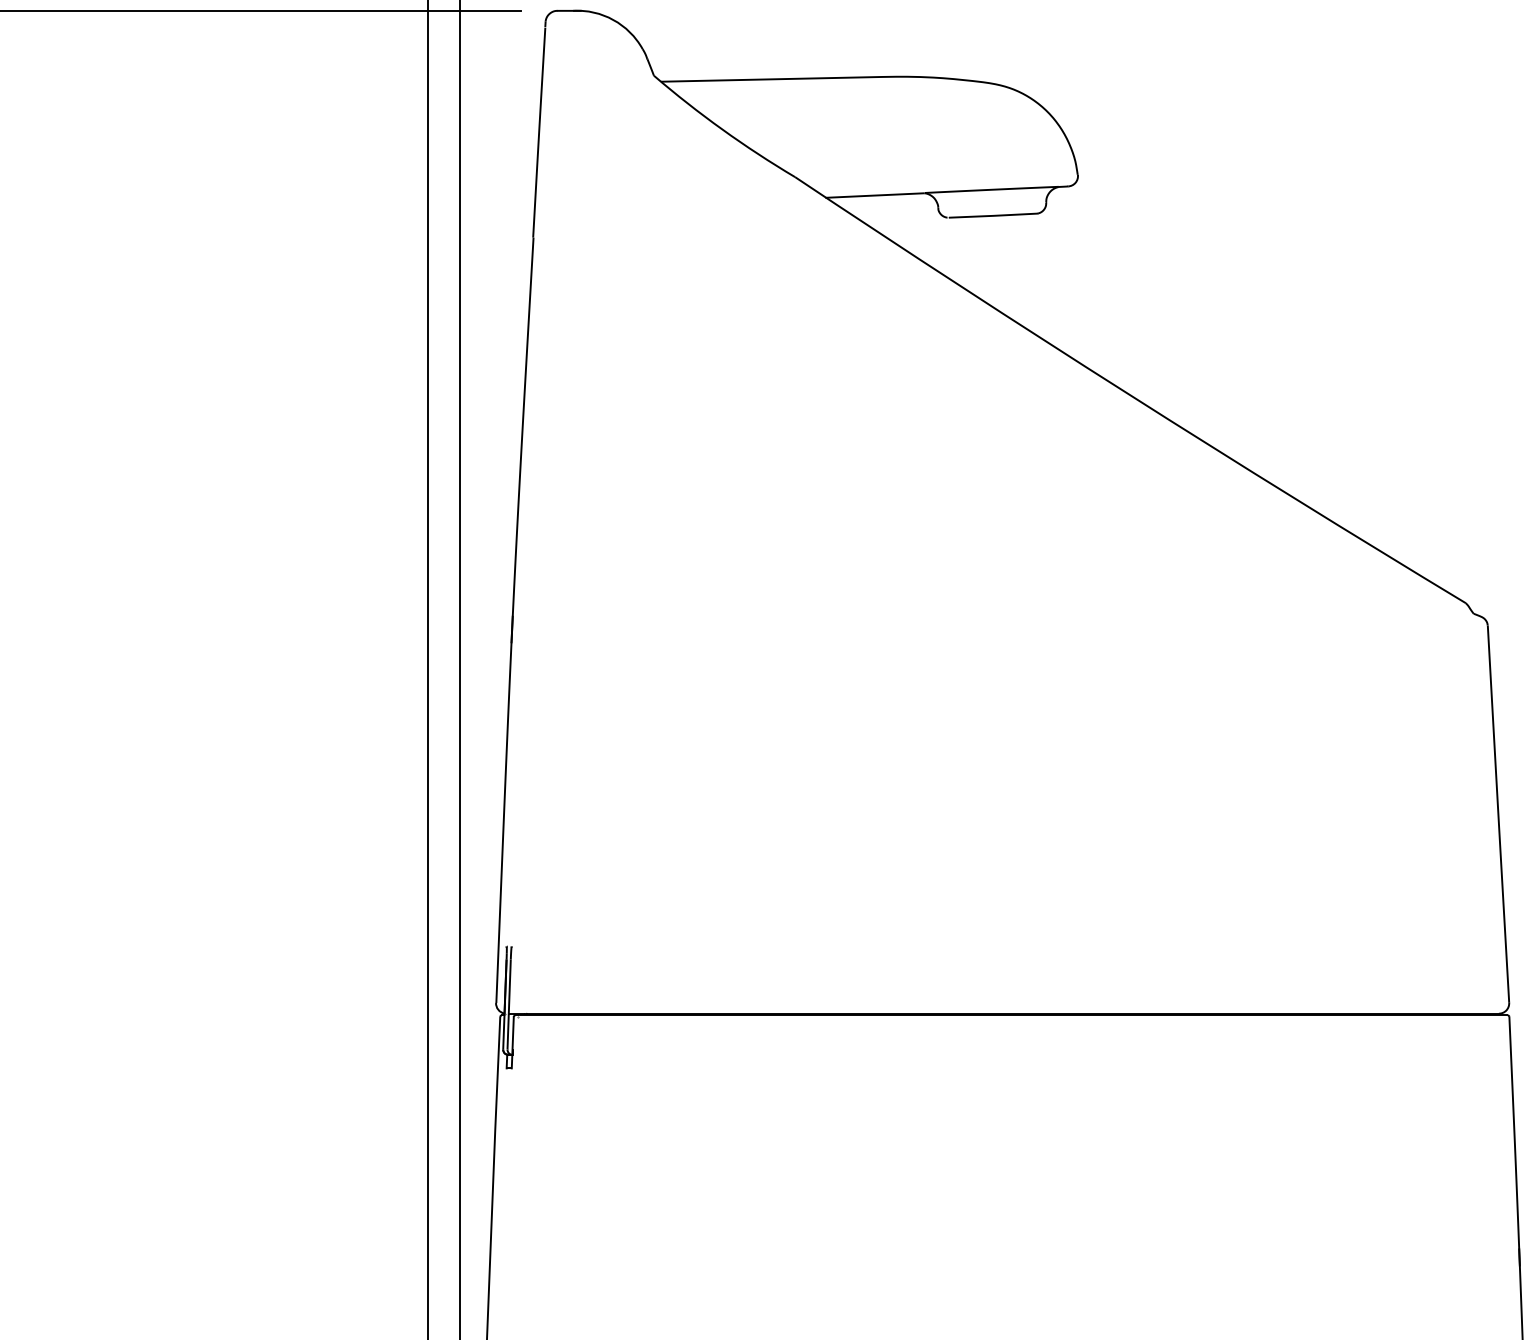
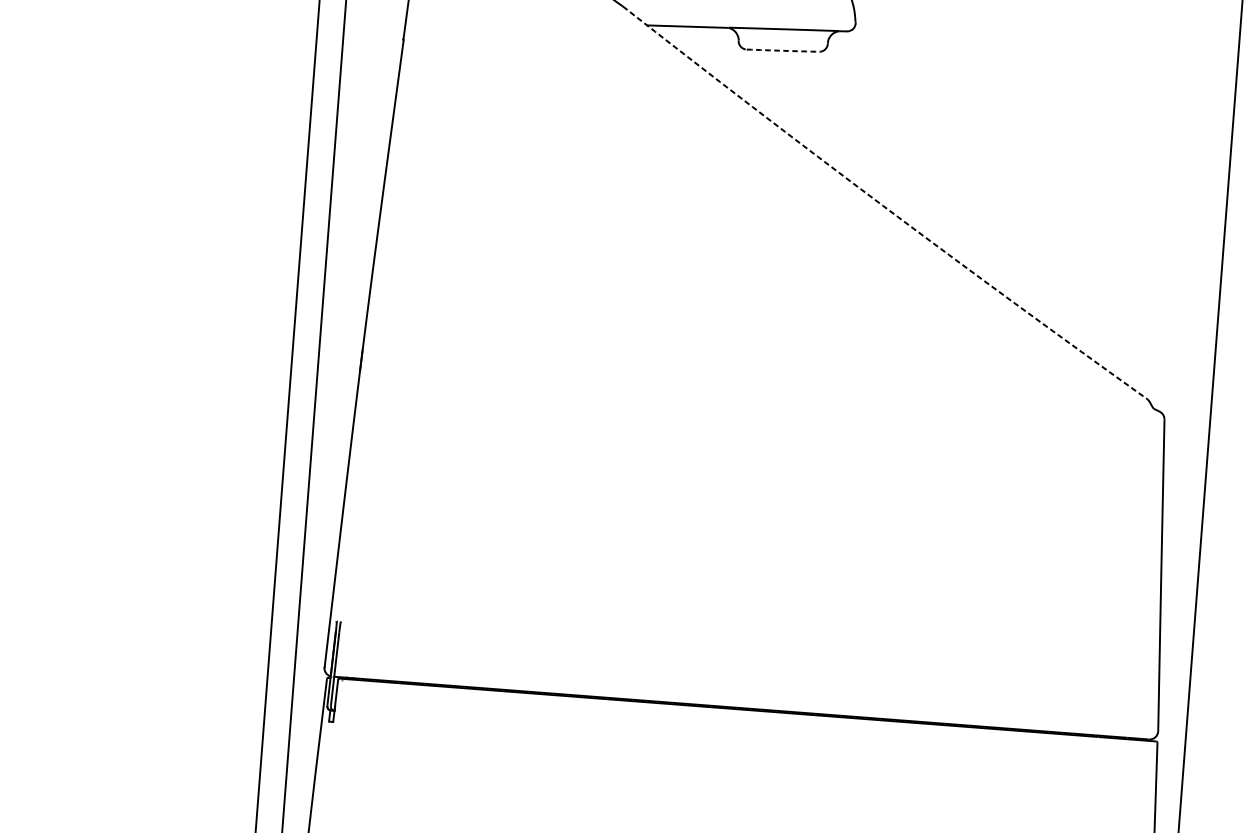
arc: (993, 215) -> (783, 50), solid -> dashed
arc: (1128, 393) -> (883, 205), solid -> dashed

